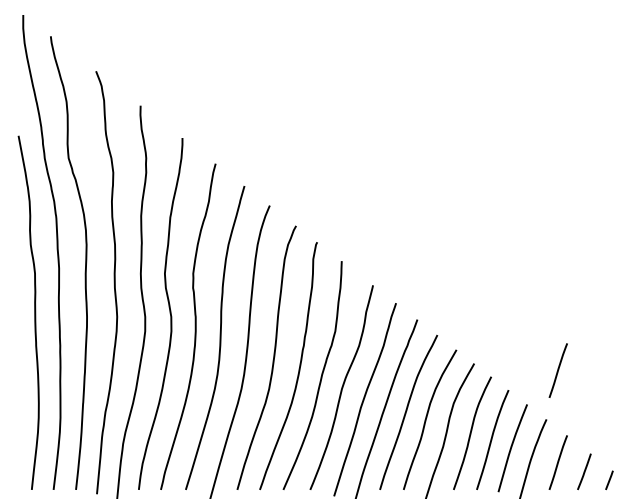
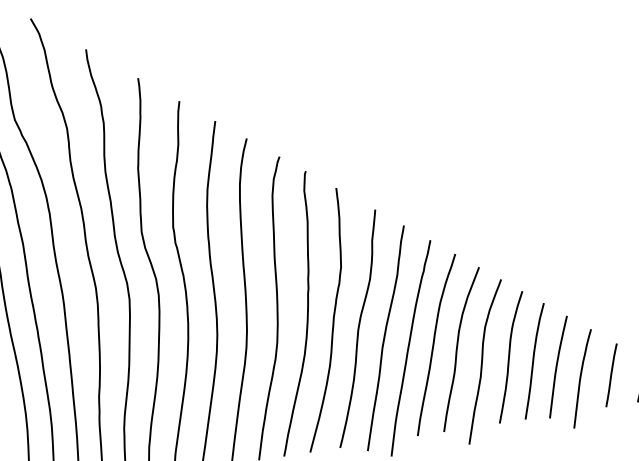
line: (557, 370) -> (594, 272), removed

